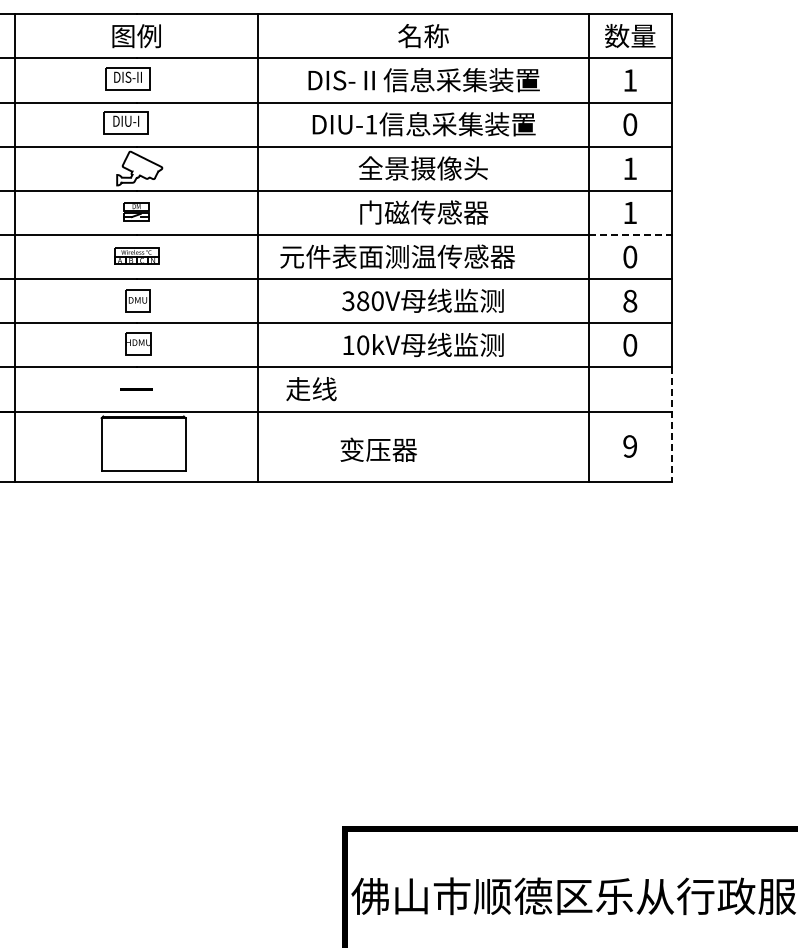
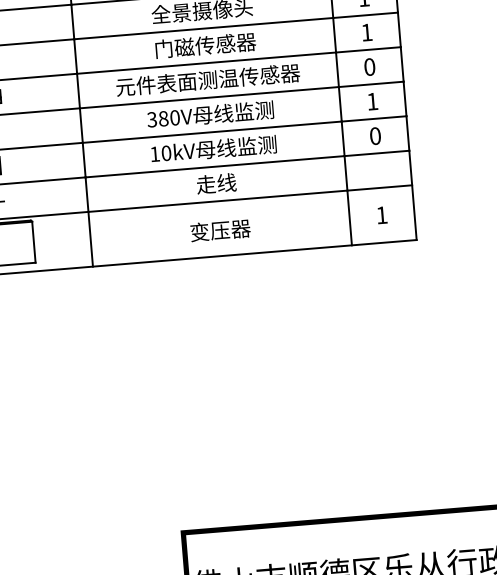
line: (630, 235) -> (368, 50), dashed -> solid
text: (397, 256) -> (207, 79), moved
text: (630, 300) -> (372, 101), 8 -> 1
text: (311, 389) -> (216, 184), moved
line: (671, 424) -> (412, 195), dashed -> solid
text: (629, 446) -> (381, 215), 9 -> 1
text: (378, 449) -> (220, 230), moved

